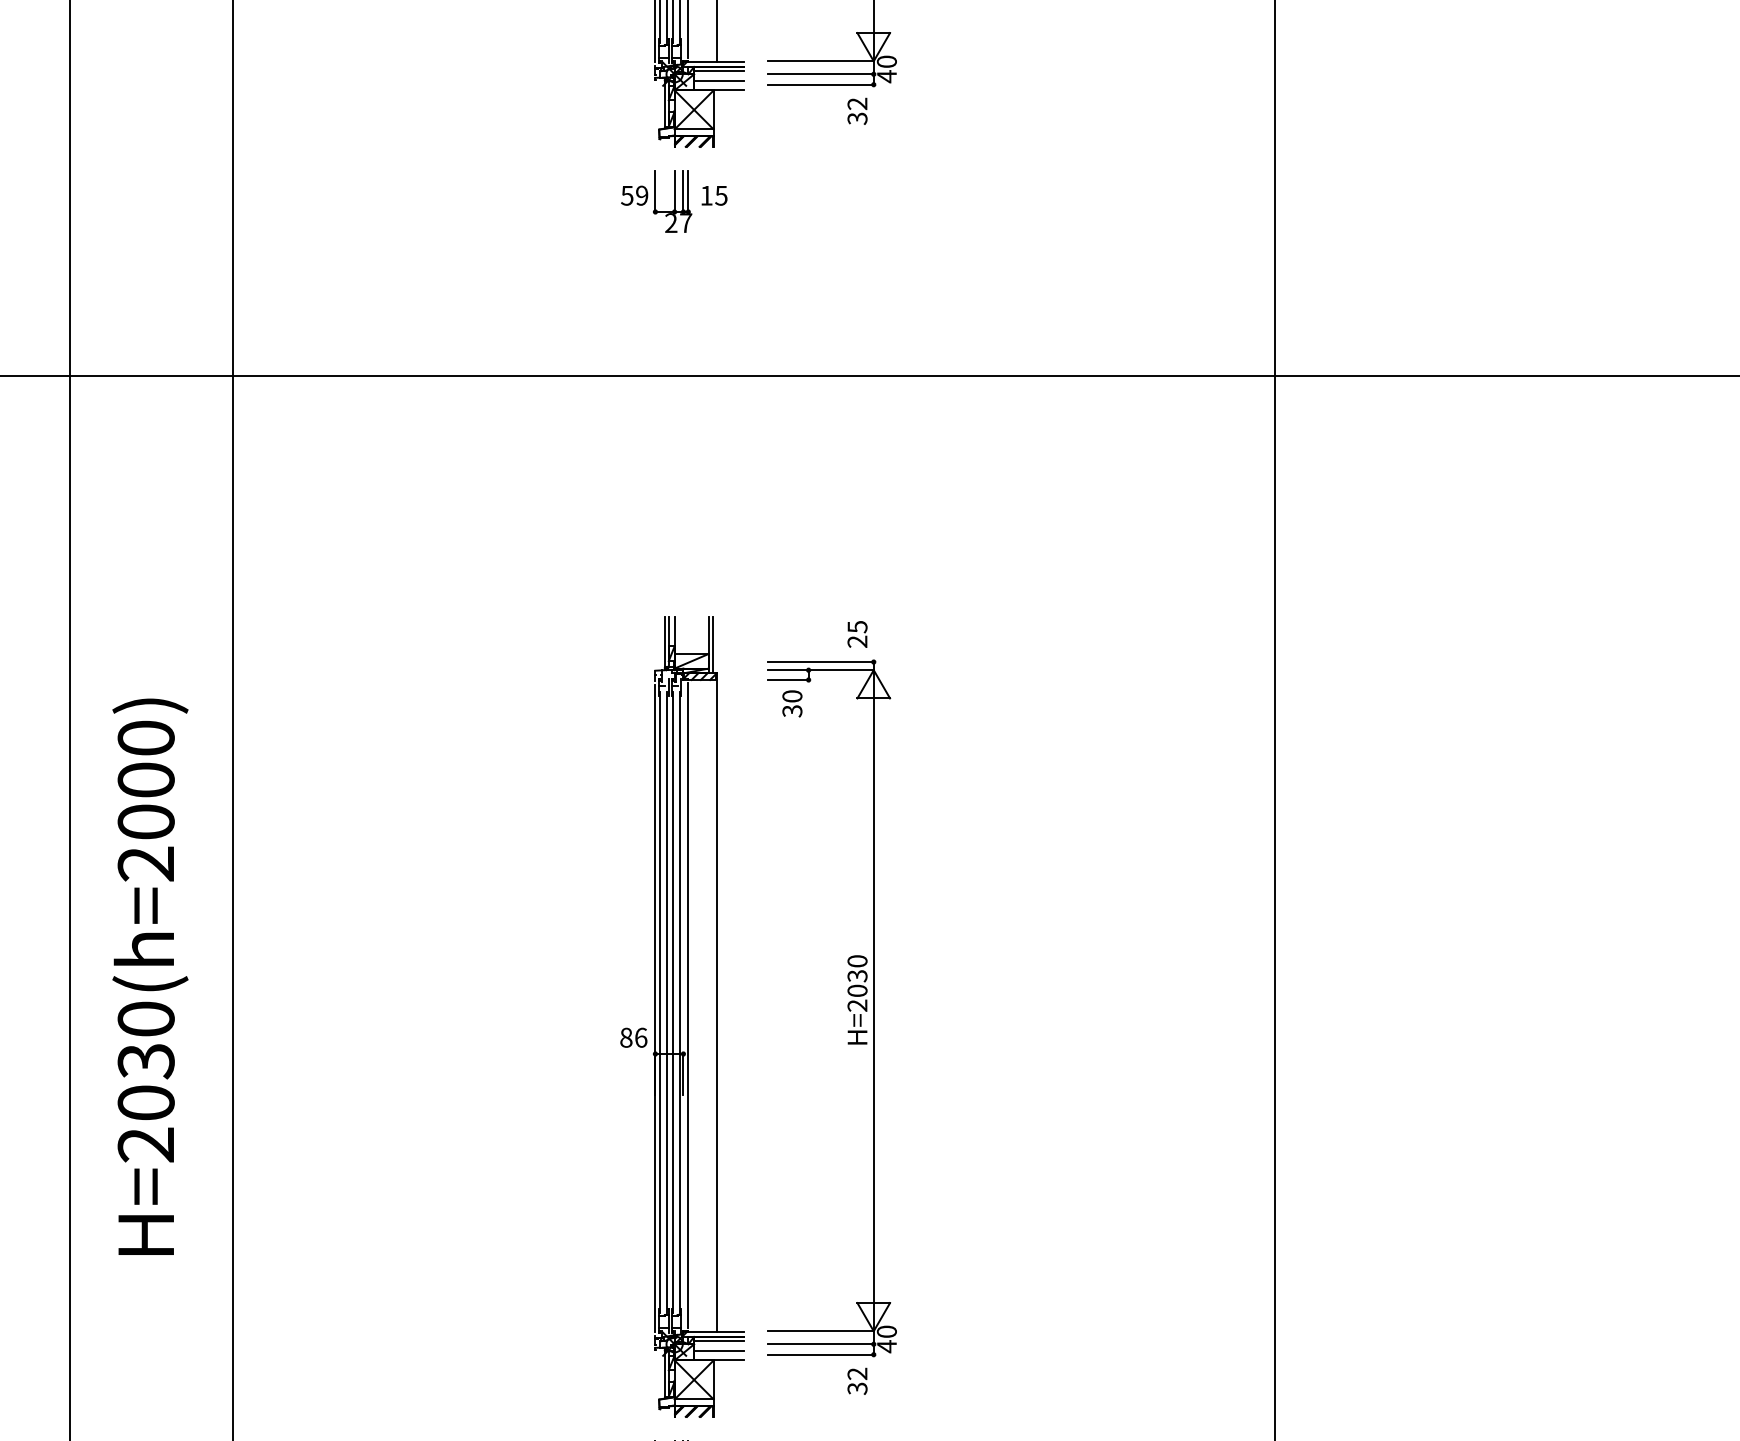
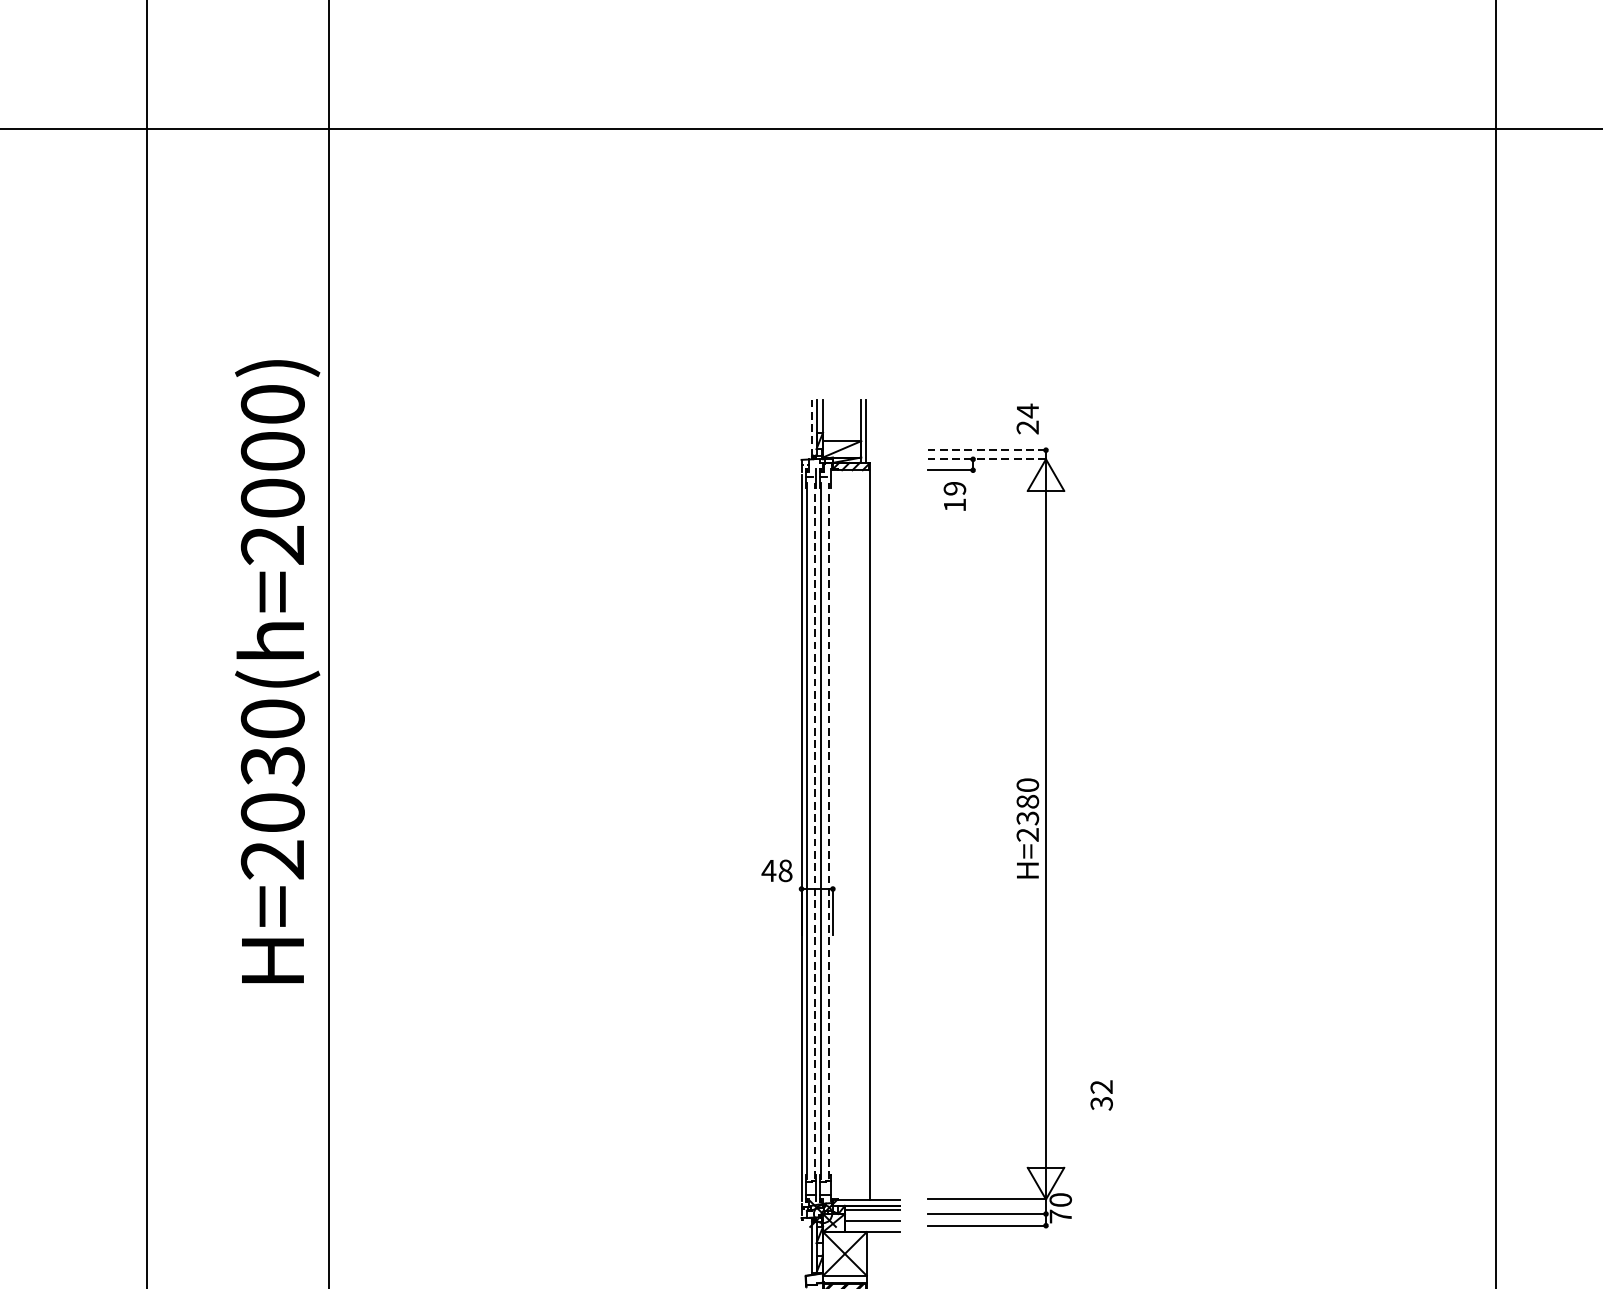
text: (857, 626) -> (1027, 410), 25 -> 24
line: (664, 642) -> (811, 428), solid -> dashed
line: (820, 662) -> (986, 450), solid -> dashed
line: (820, 670) -> (986, 459), solid -> dashed
text: (792, 703) -> (955, 496), 30 -> 19
text: (150, 976) -> (277, 671), moved
text: (857, 983) -> (1027, 810), H=2030 -> H=2380
line: (667, 1002) -> (815, 831), solid -> dashed
line: (679, 1002) -> (828, 831), solid -> dashed
line: (688, 1005) -> (838, 834), removed
text: (633, 1037) -> (777, 870), 86 -> 48
text: (886, 1346) -> (1060, 1216), 40 -> 70
text: (857, 1380) -> (1101, 1094), moved

